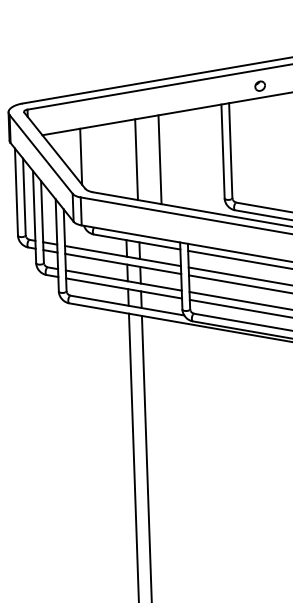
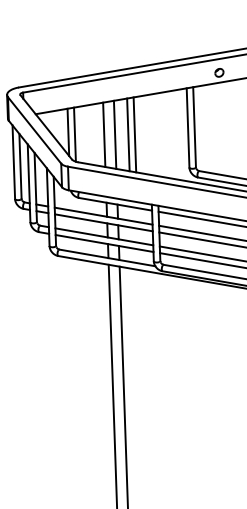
line: (88, 159) -> (74, 134), added
line: (123, 159) -> (104, 134), added
line: (151, 159) -> (127, 134), added

